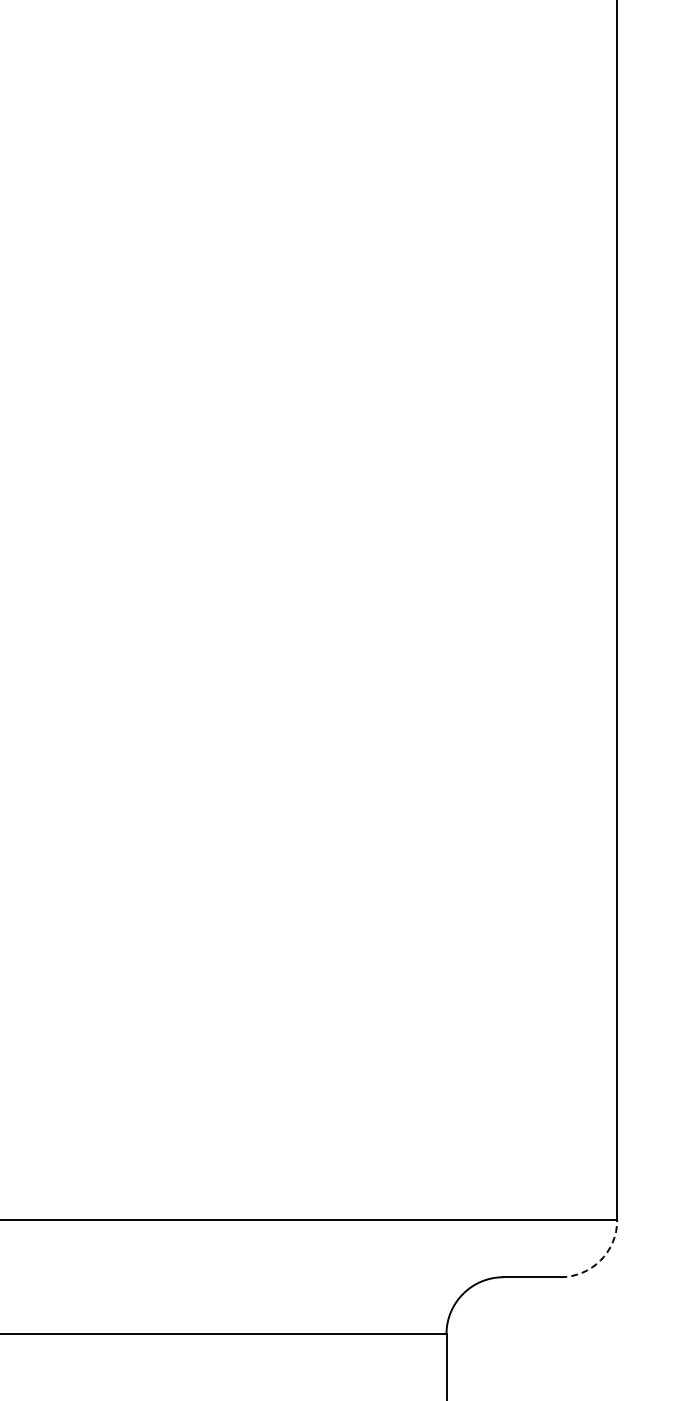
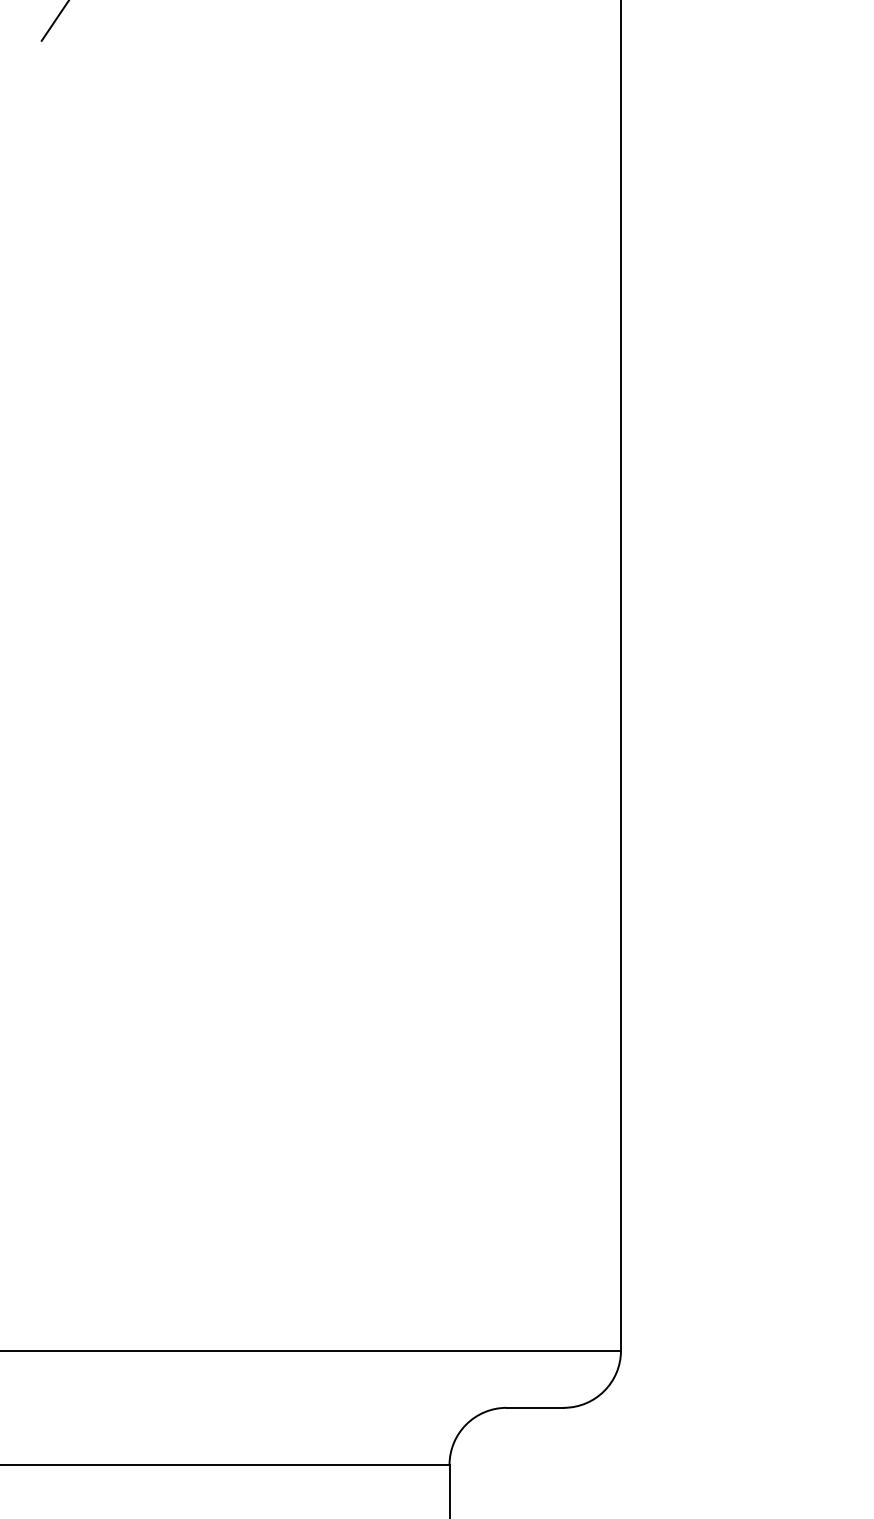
arc: (600, 1260) -> (604, 1391), dashed -> solid

